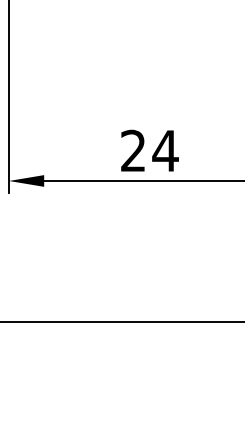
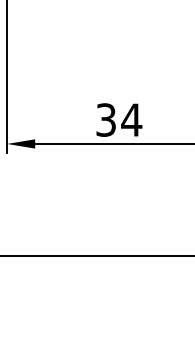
text: (132, 150) -> (105, 119), 24 -> 34

